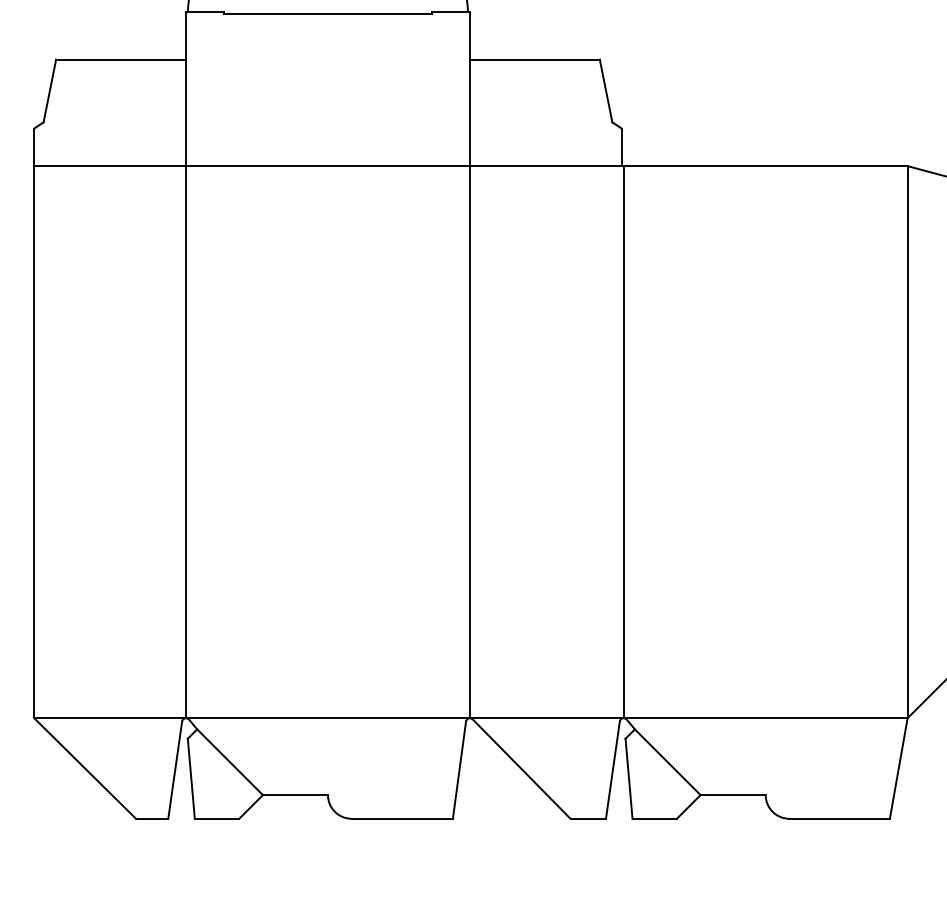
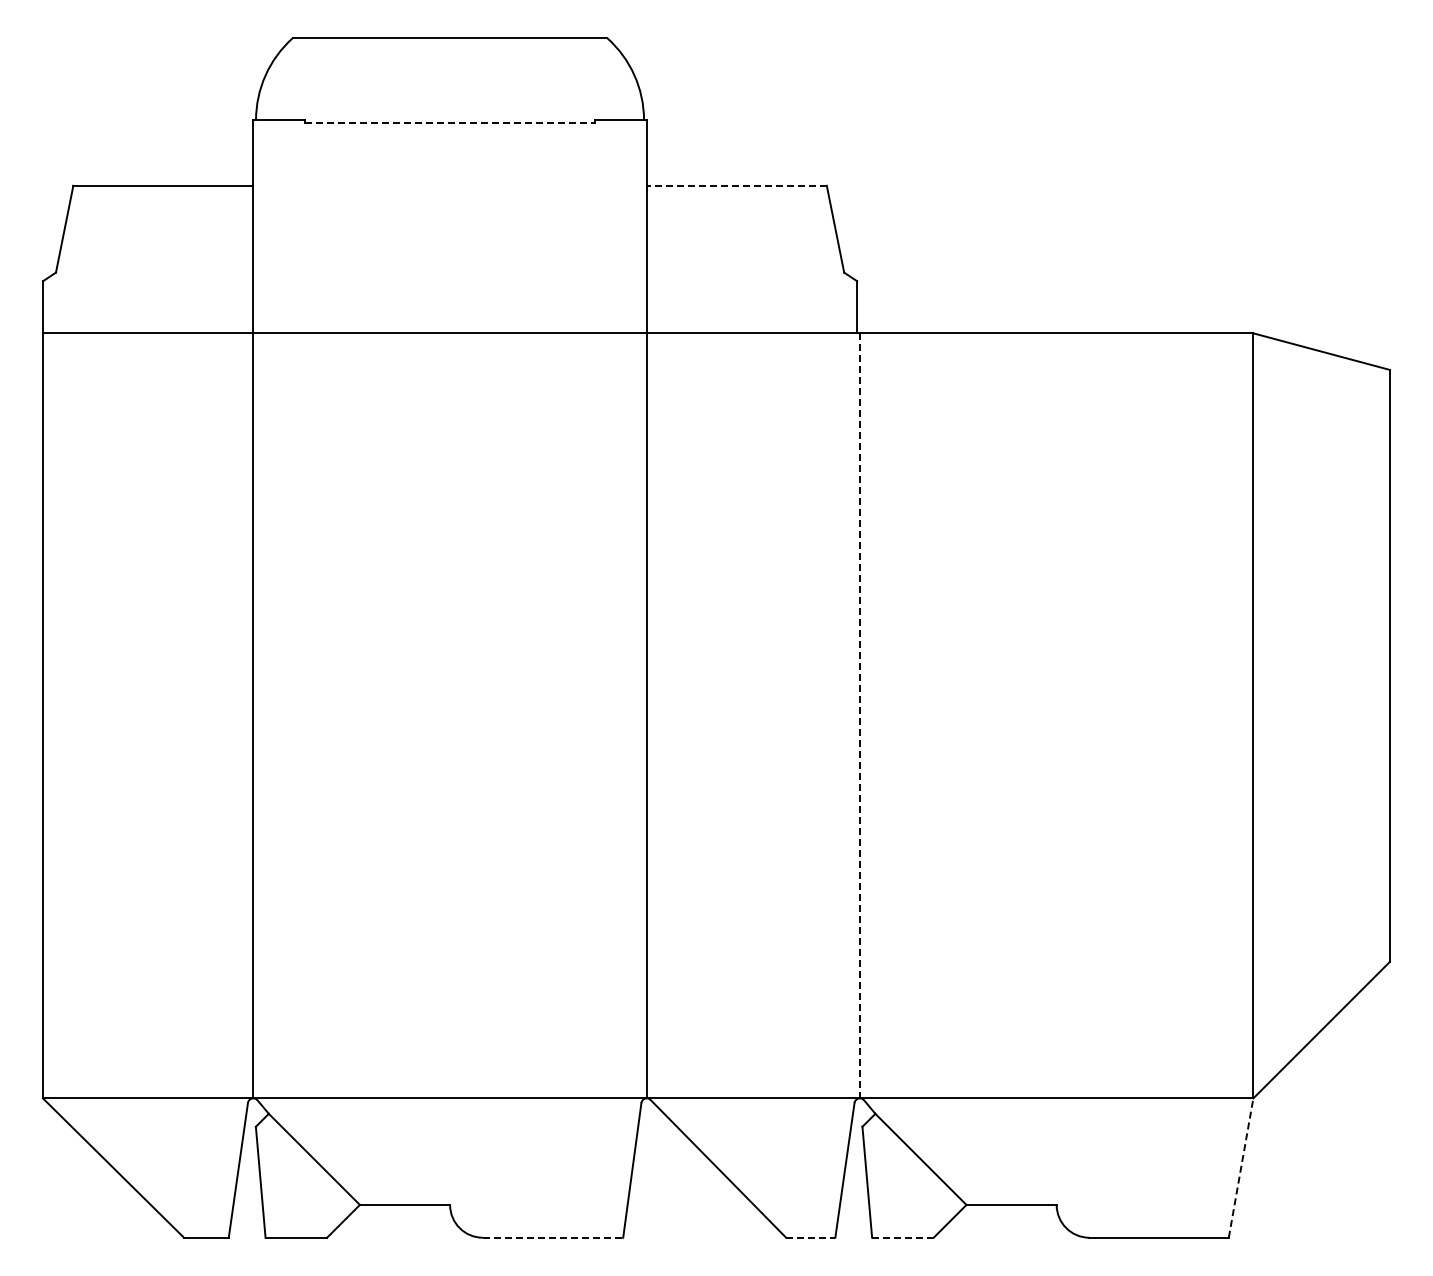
line: (328, 14) -> (450, 122), solid -> dashed
line: (534, 59) -> (736, 185), solid -> dashed
line: (623, 441) -> (859, 715), solid -> dashed
line: (899, 768) -> (1241, 1168), solid -> dashed
line: (402, 818) -> (553, 1237), solid -> dashed
line: (588, 818) -> (810, 1237), solid -> dashed
line: (654, 818) -> (902, 1237), solid -> dashed

